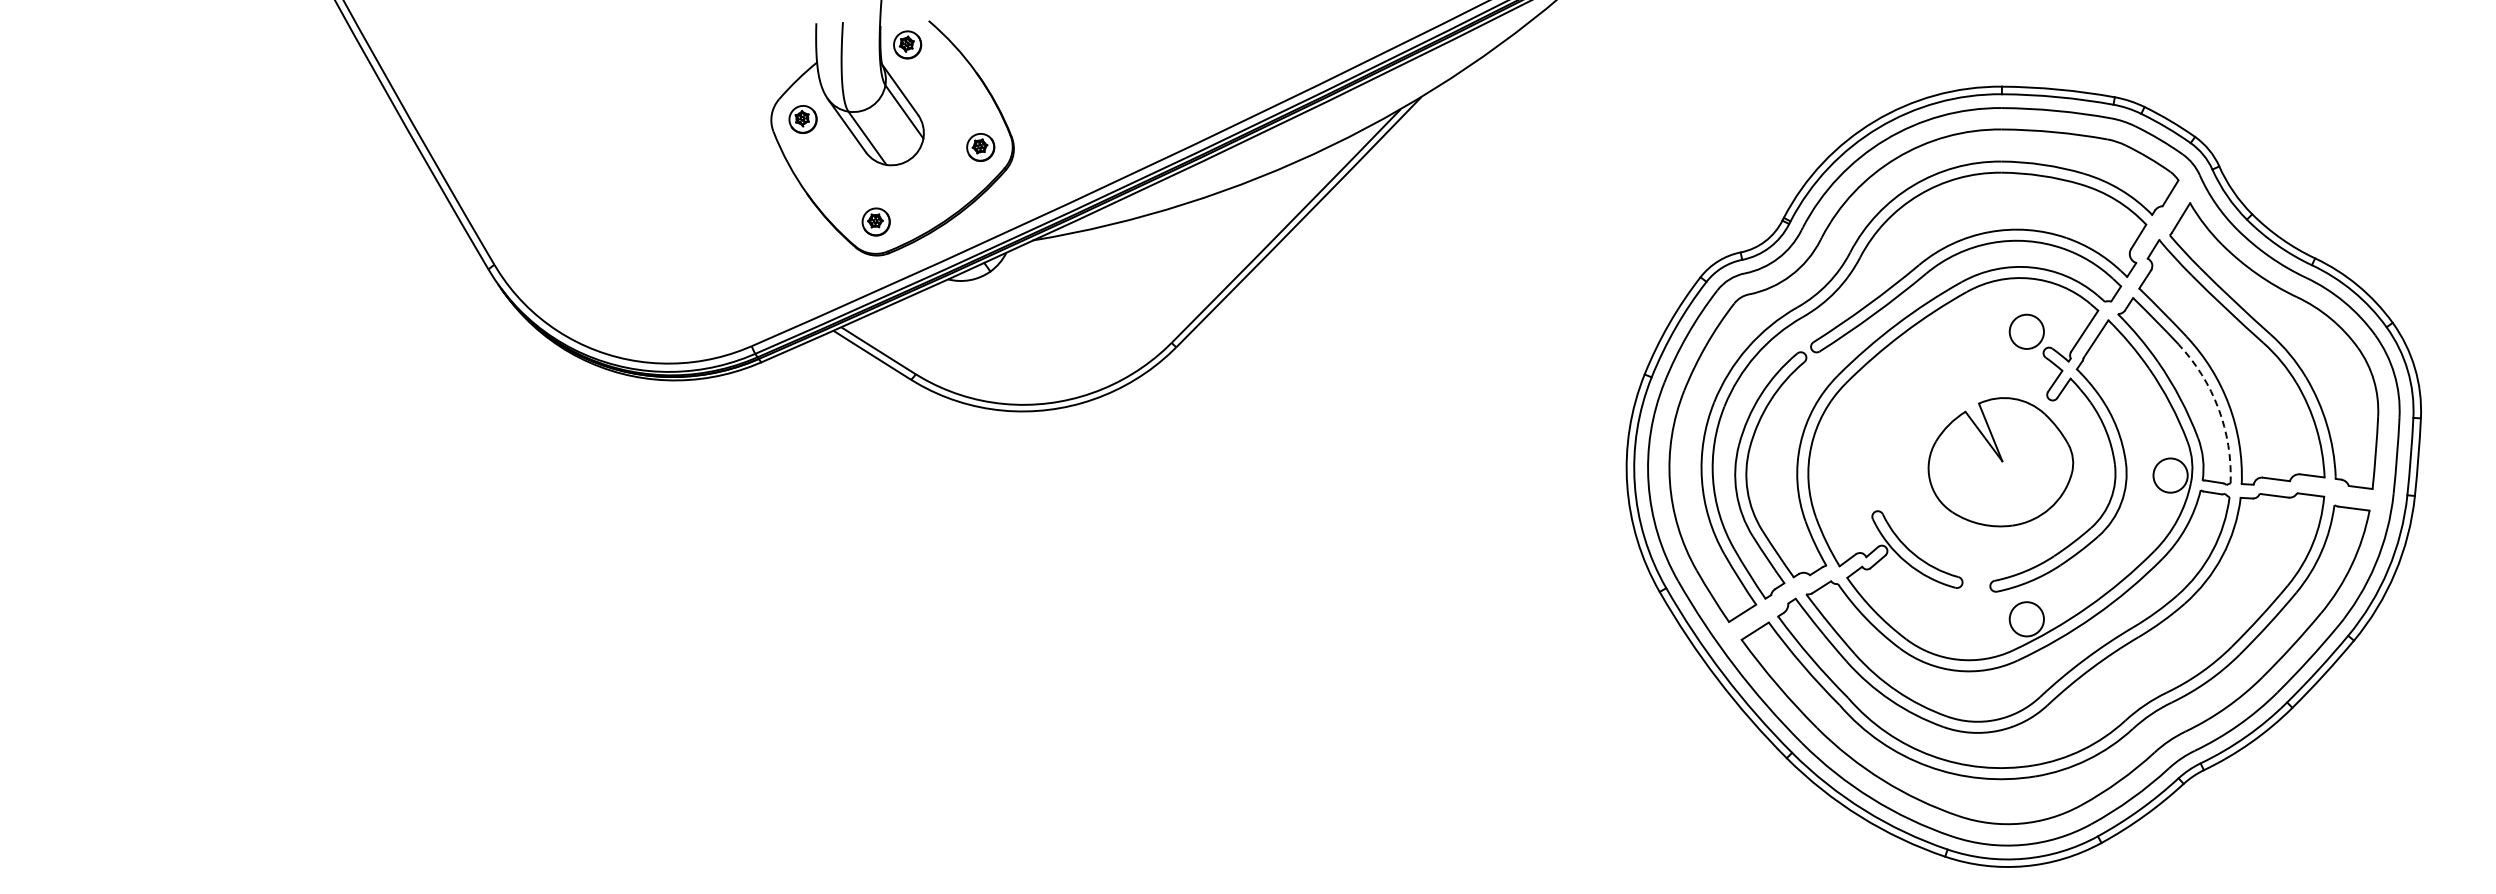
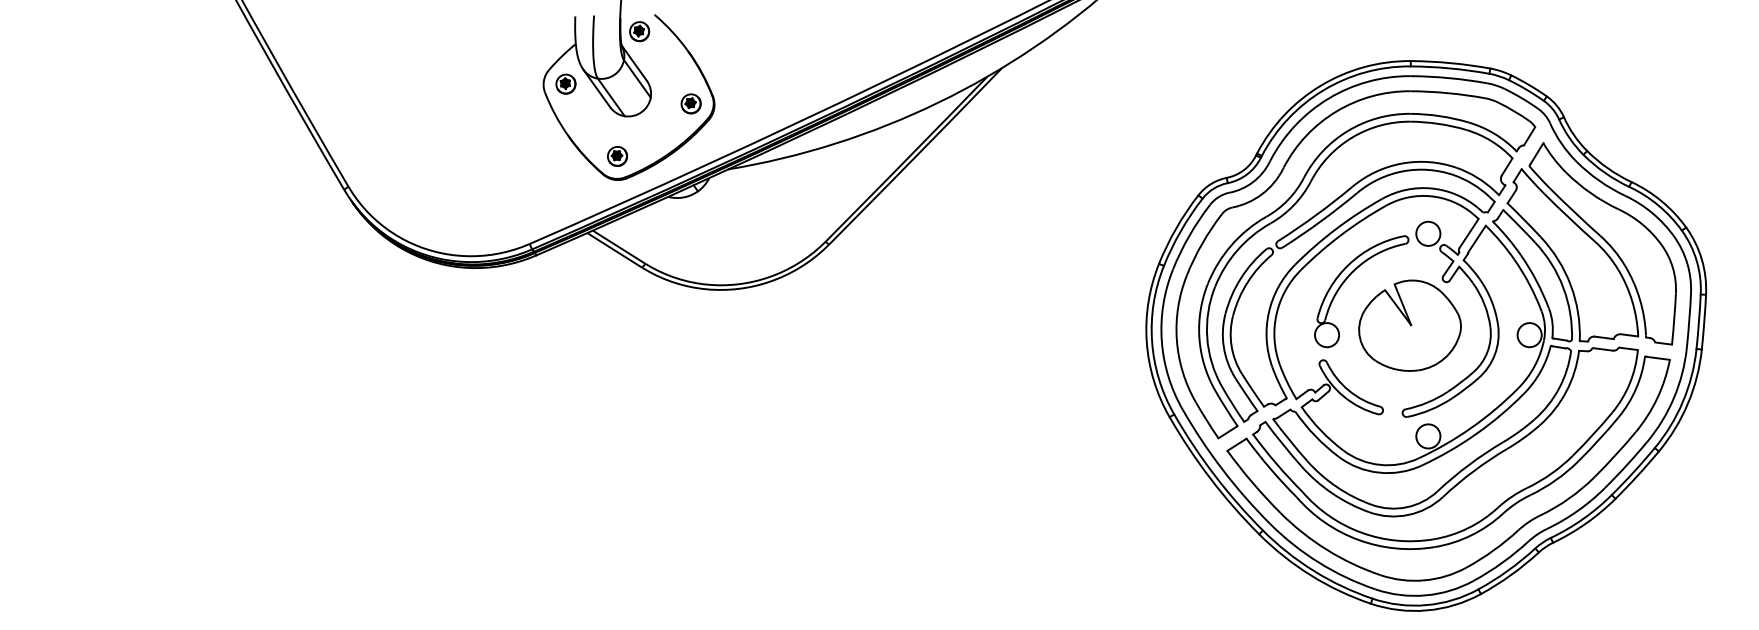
part: (1910, 397) -> (1346, 280), added
arc: (2218, 408) -> (1563, 287), dashed -> solid

